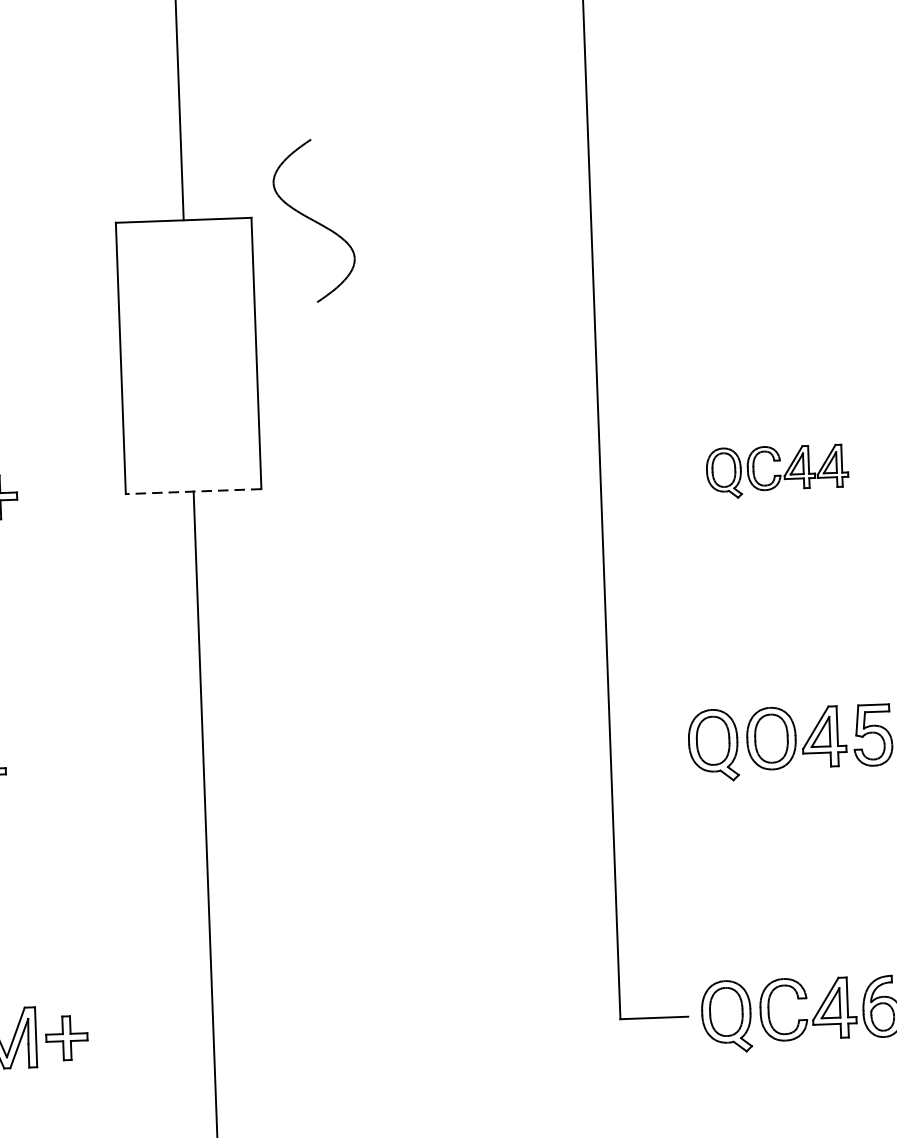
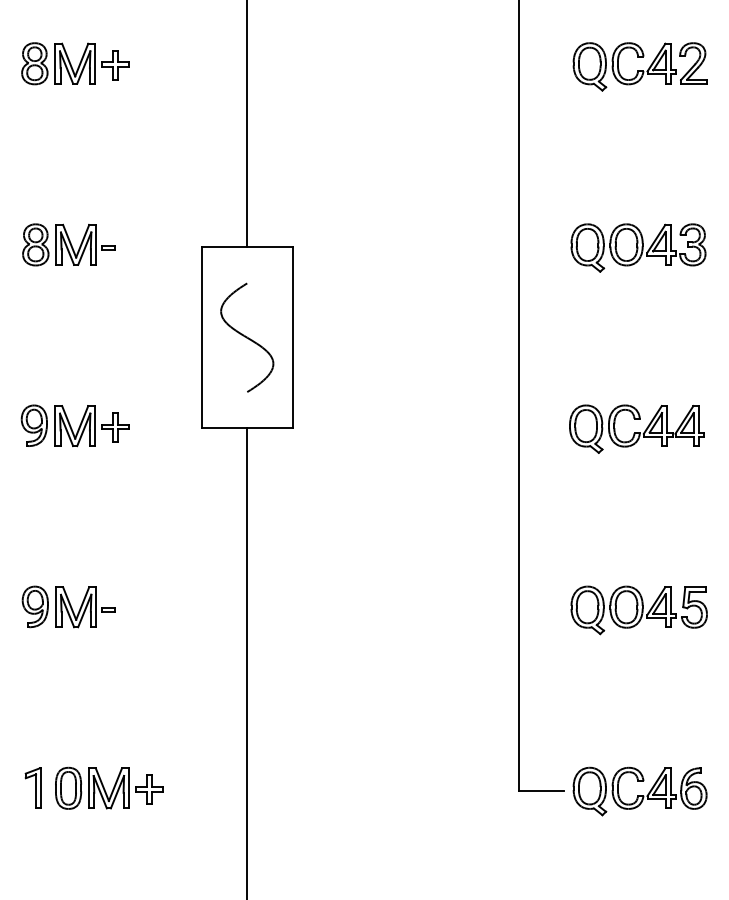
part: (769, 199) -> (638, 247), added
part: (314, 220) -> (247, 337), moved
part: (776, 470) -> (636, 428), size x1.43
line: (192, 491) -> (246, 428), dashed -> solid

